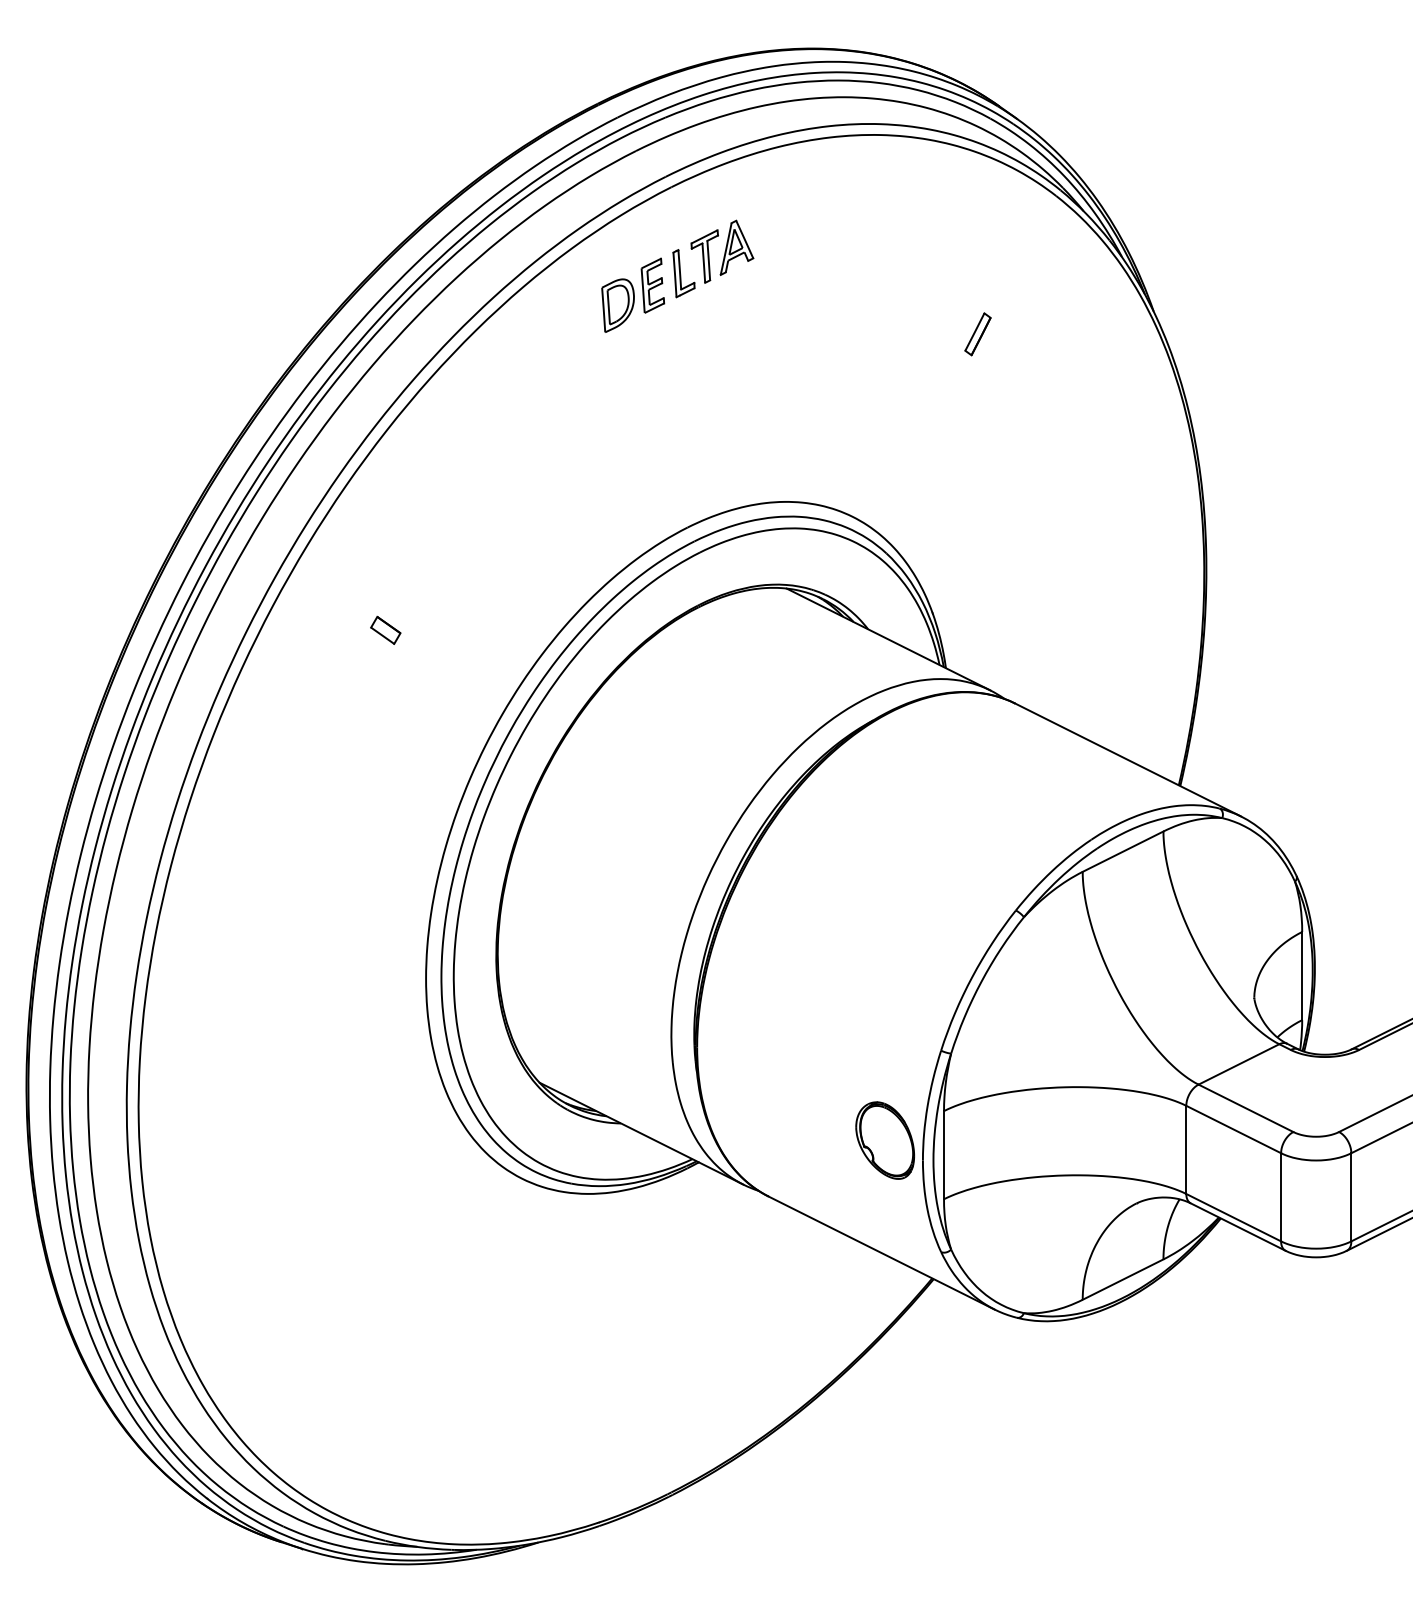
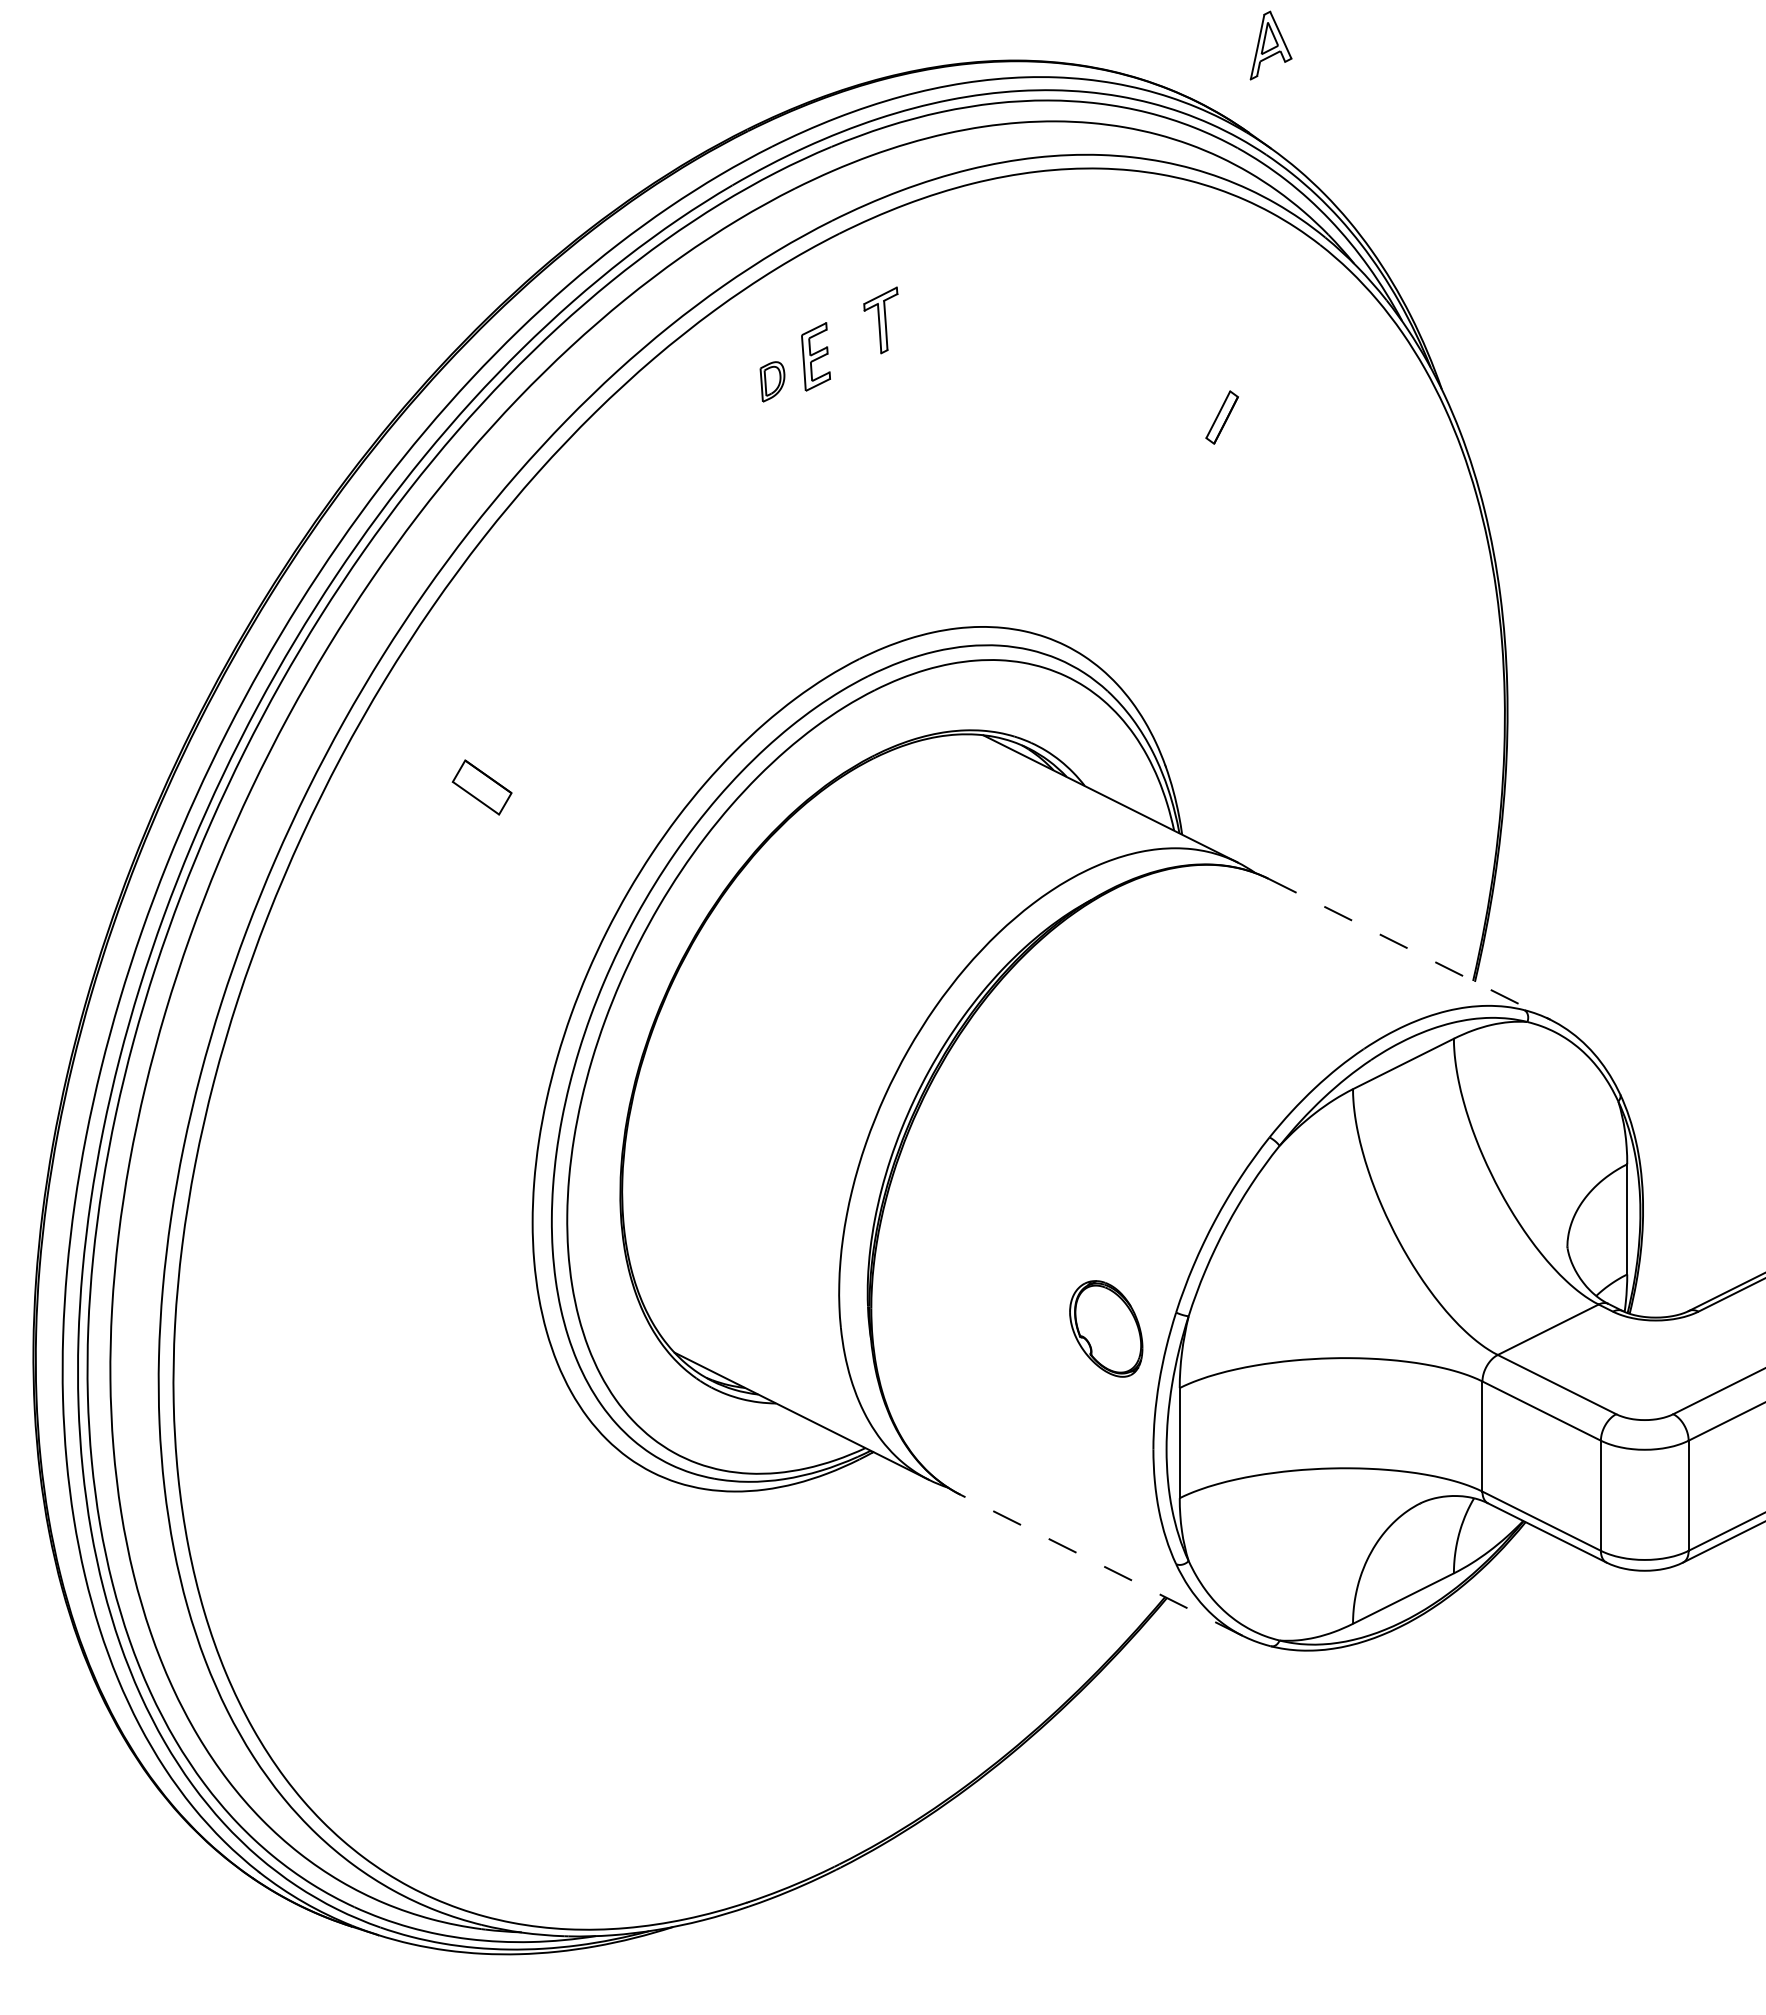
part: (736, 247) -> (1270, 45), moved
part: (683, 273) -> (854, 341), removed
part: (618, 305) -> (772, 381), size x0.6
part: (385, 630) -> (482, 787), size x1.6
line: (1127, 760) -> (1409, 949), solid -> dashed
part: (885, 1140) -> (1106, 1328), moved
line: (881, 1253) -> (1101, 1565), solid -> dashed

